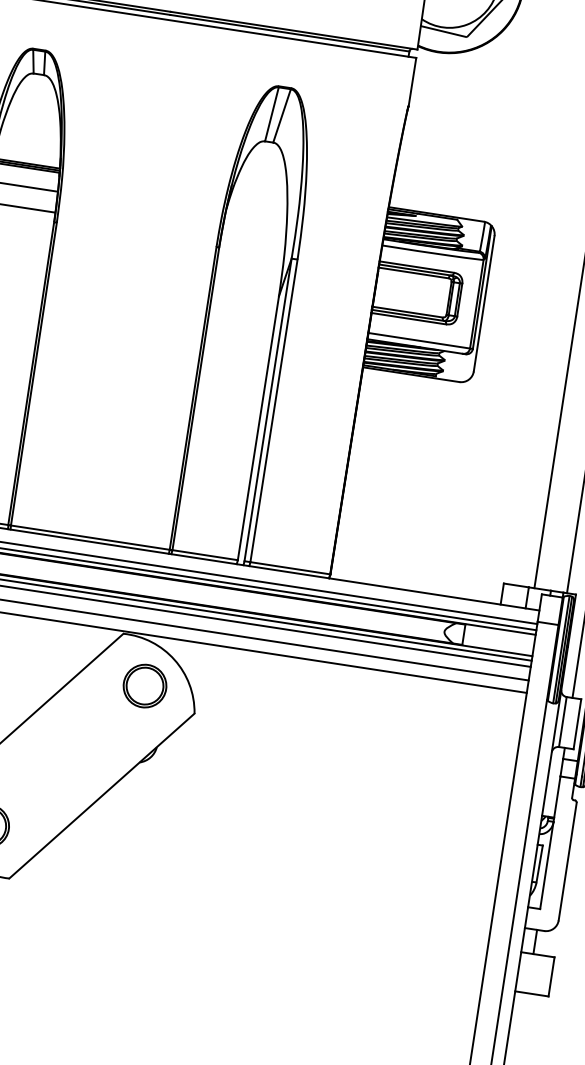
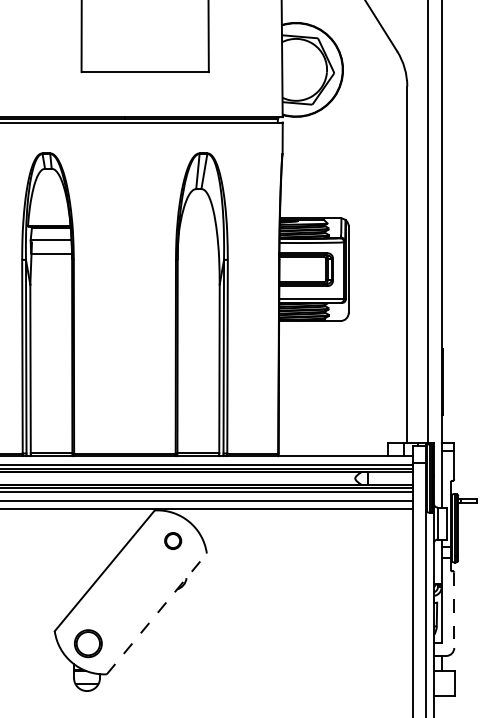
part: (143, 685) -> (172, 540), size x0.6
line: (103, 795) -> (157, 613), solid -> dashed
line: (568, 861) -> (454, 610), solid -> dashed

